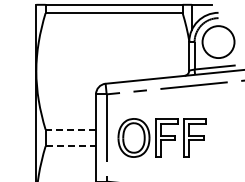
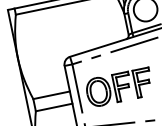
line: (70, 129) -> (51, 95), dashed -> solid
line: (71, 146) -> (54, 107), dashed -> solid

